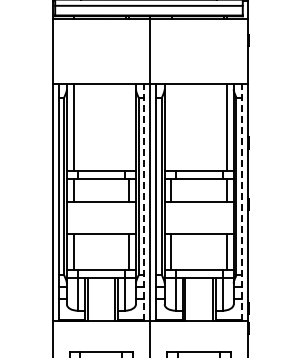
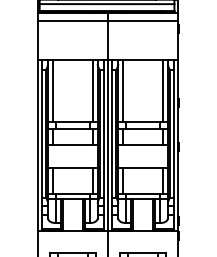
line: (150, 29) -> (108, 21), added
line: (129, 126) -> (93, 90), added
line: (171, 126) -> (123, 90), added
line: (144, 202) -> (103, 145), dashed -> solid
line: (241, 202) -> (173, 145), dashed -> solid

